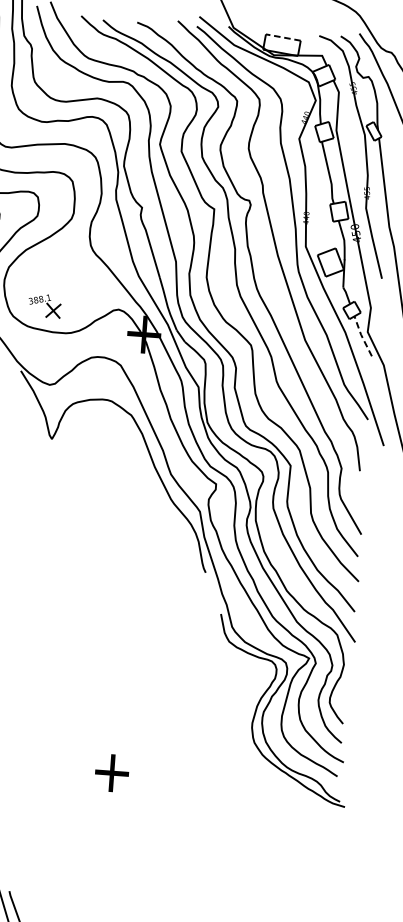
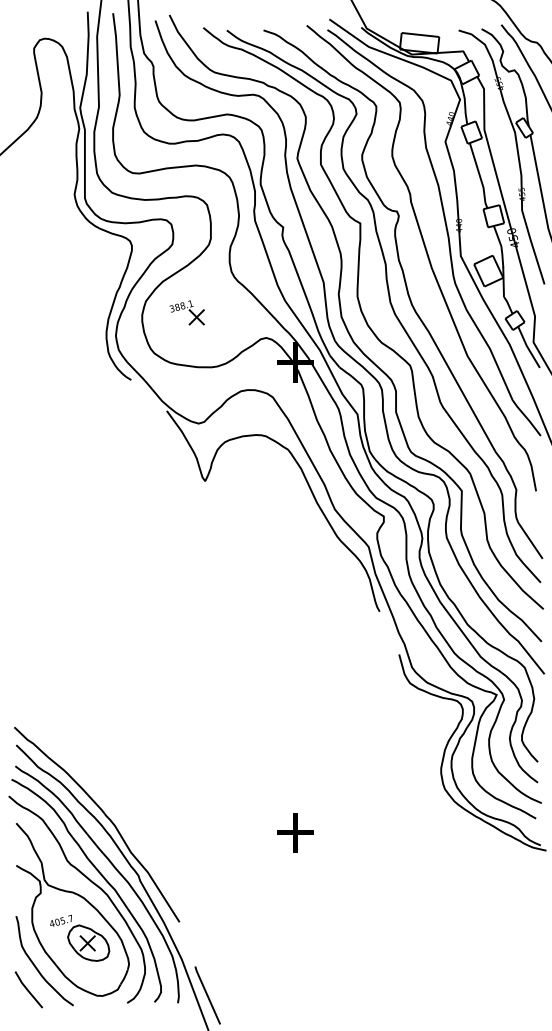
line: (283, 37) -> (420, 34), dashed -> solid
part: (44, 305) -> (186, 312), moved
line: (361, 335) -> (527, 346), dashed -> solid

